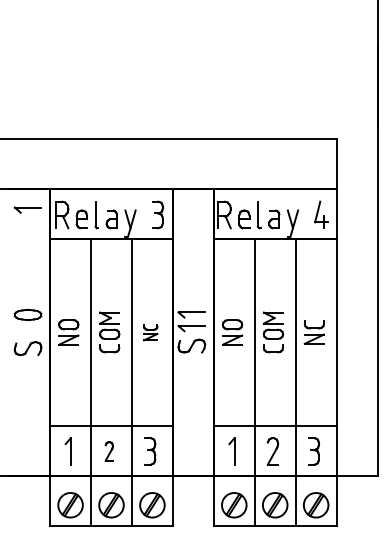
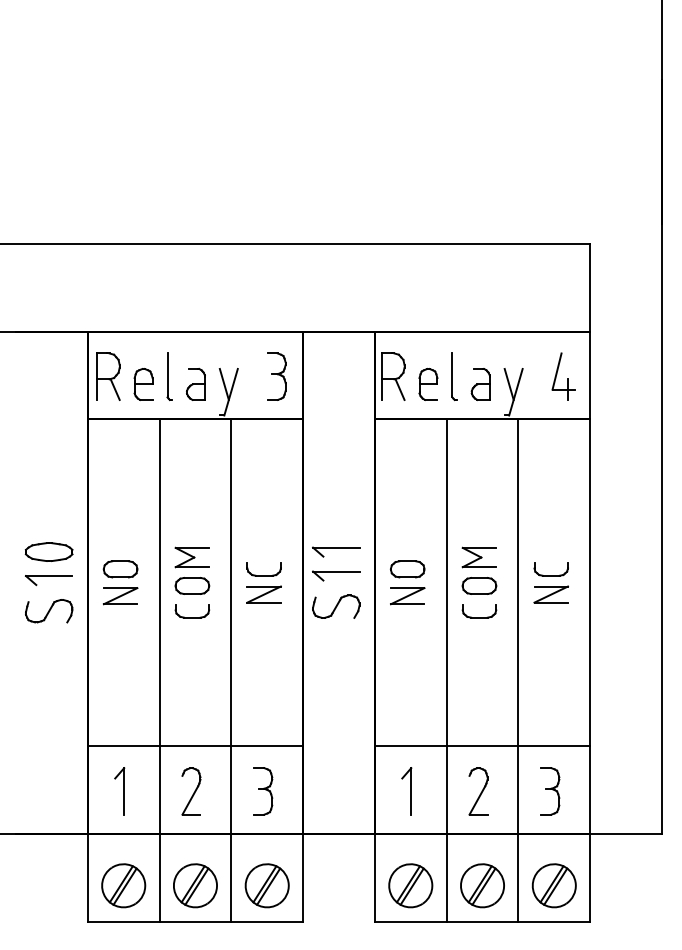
part: (27, 209) -> (48, 579), moved
part: (150, 332) -> (263, 582), size x1.43
part: (109, 451) -> (191, 791), size x1.43

